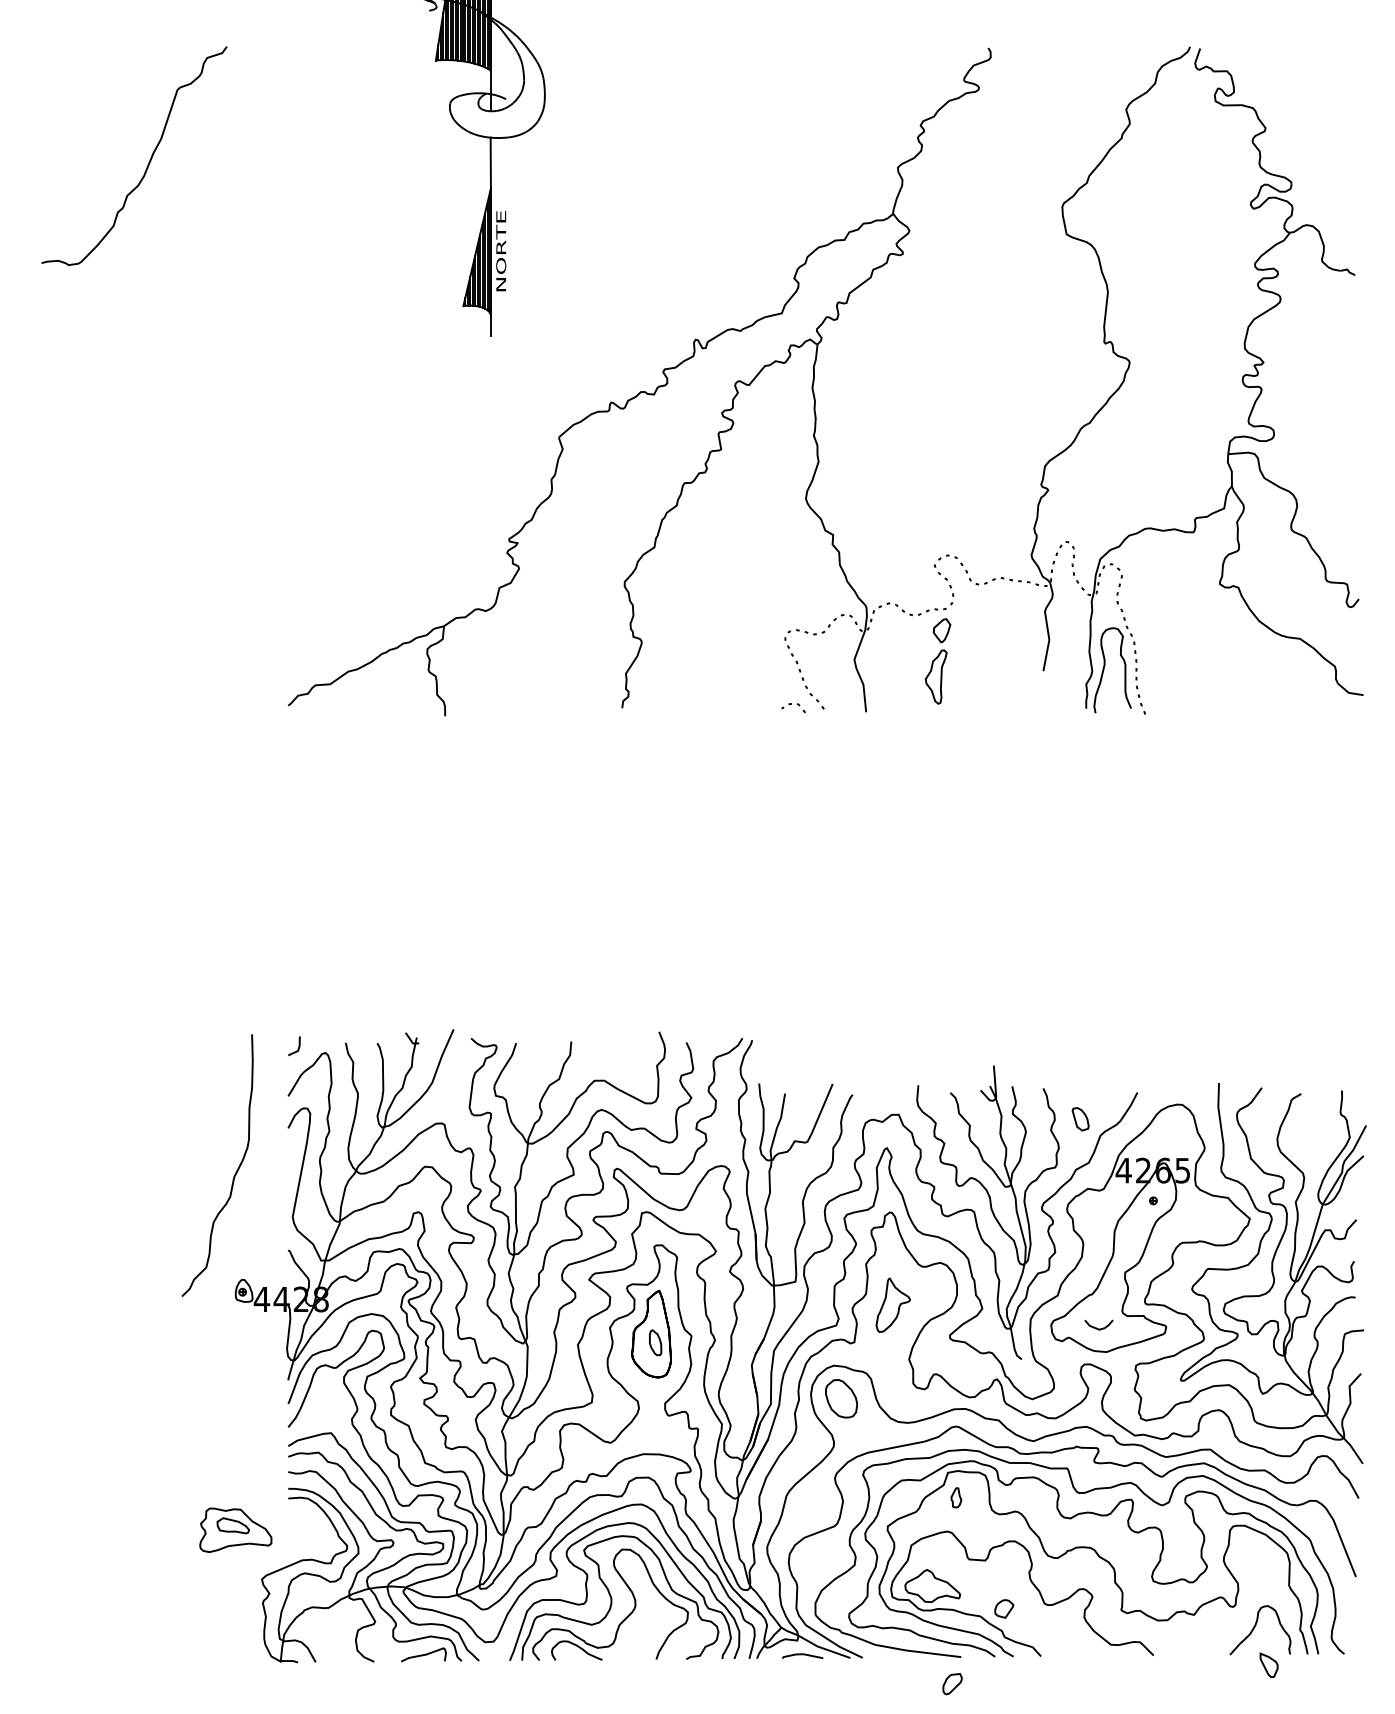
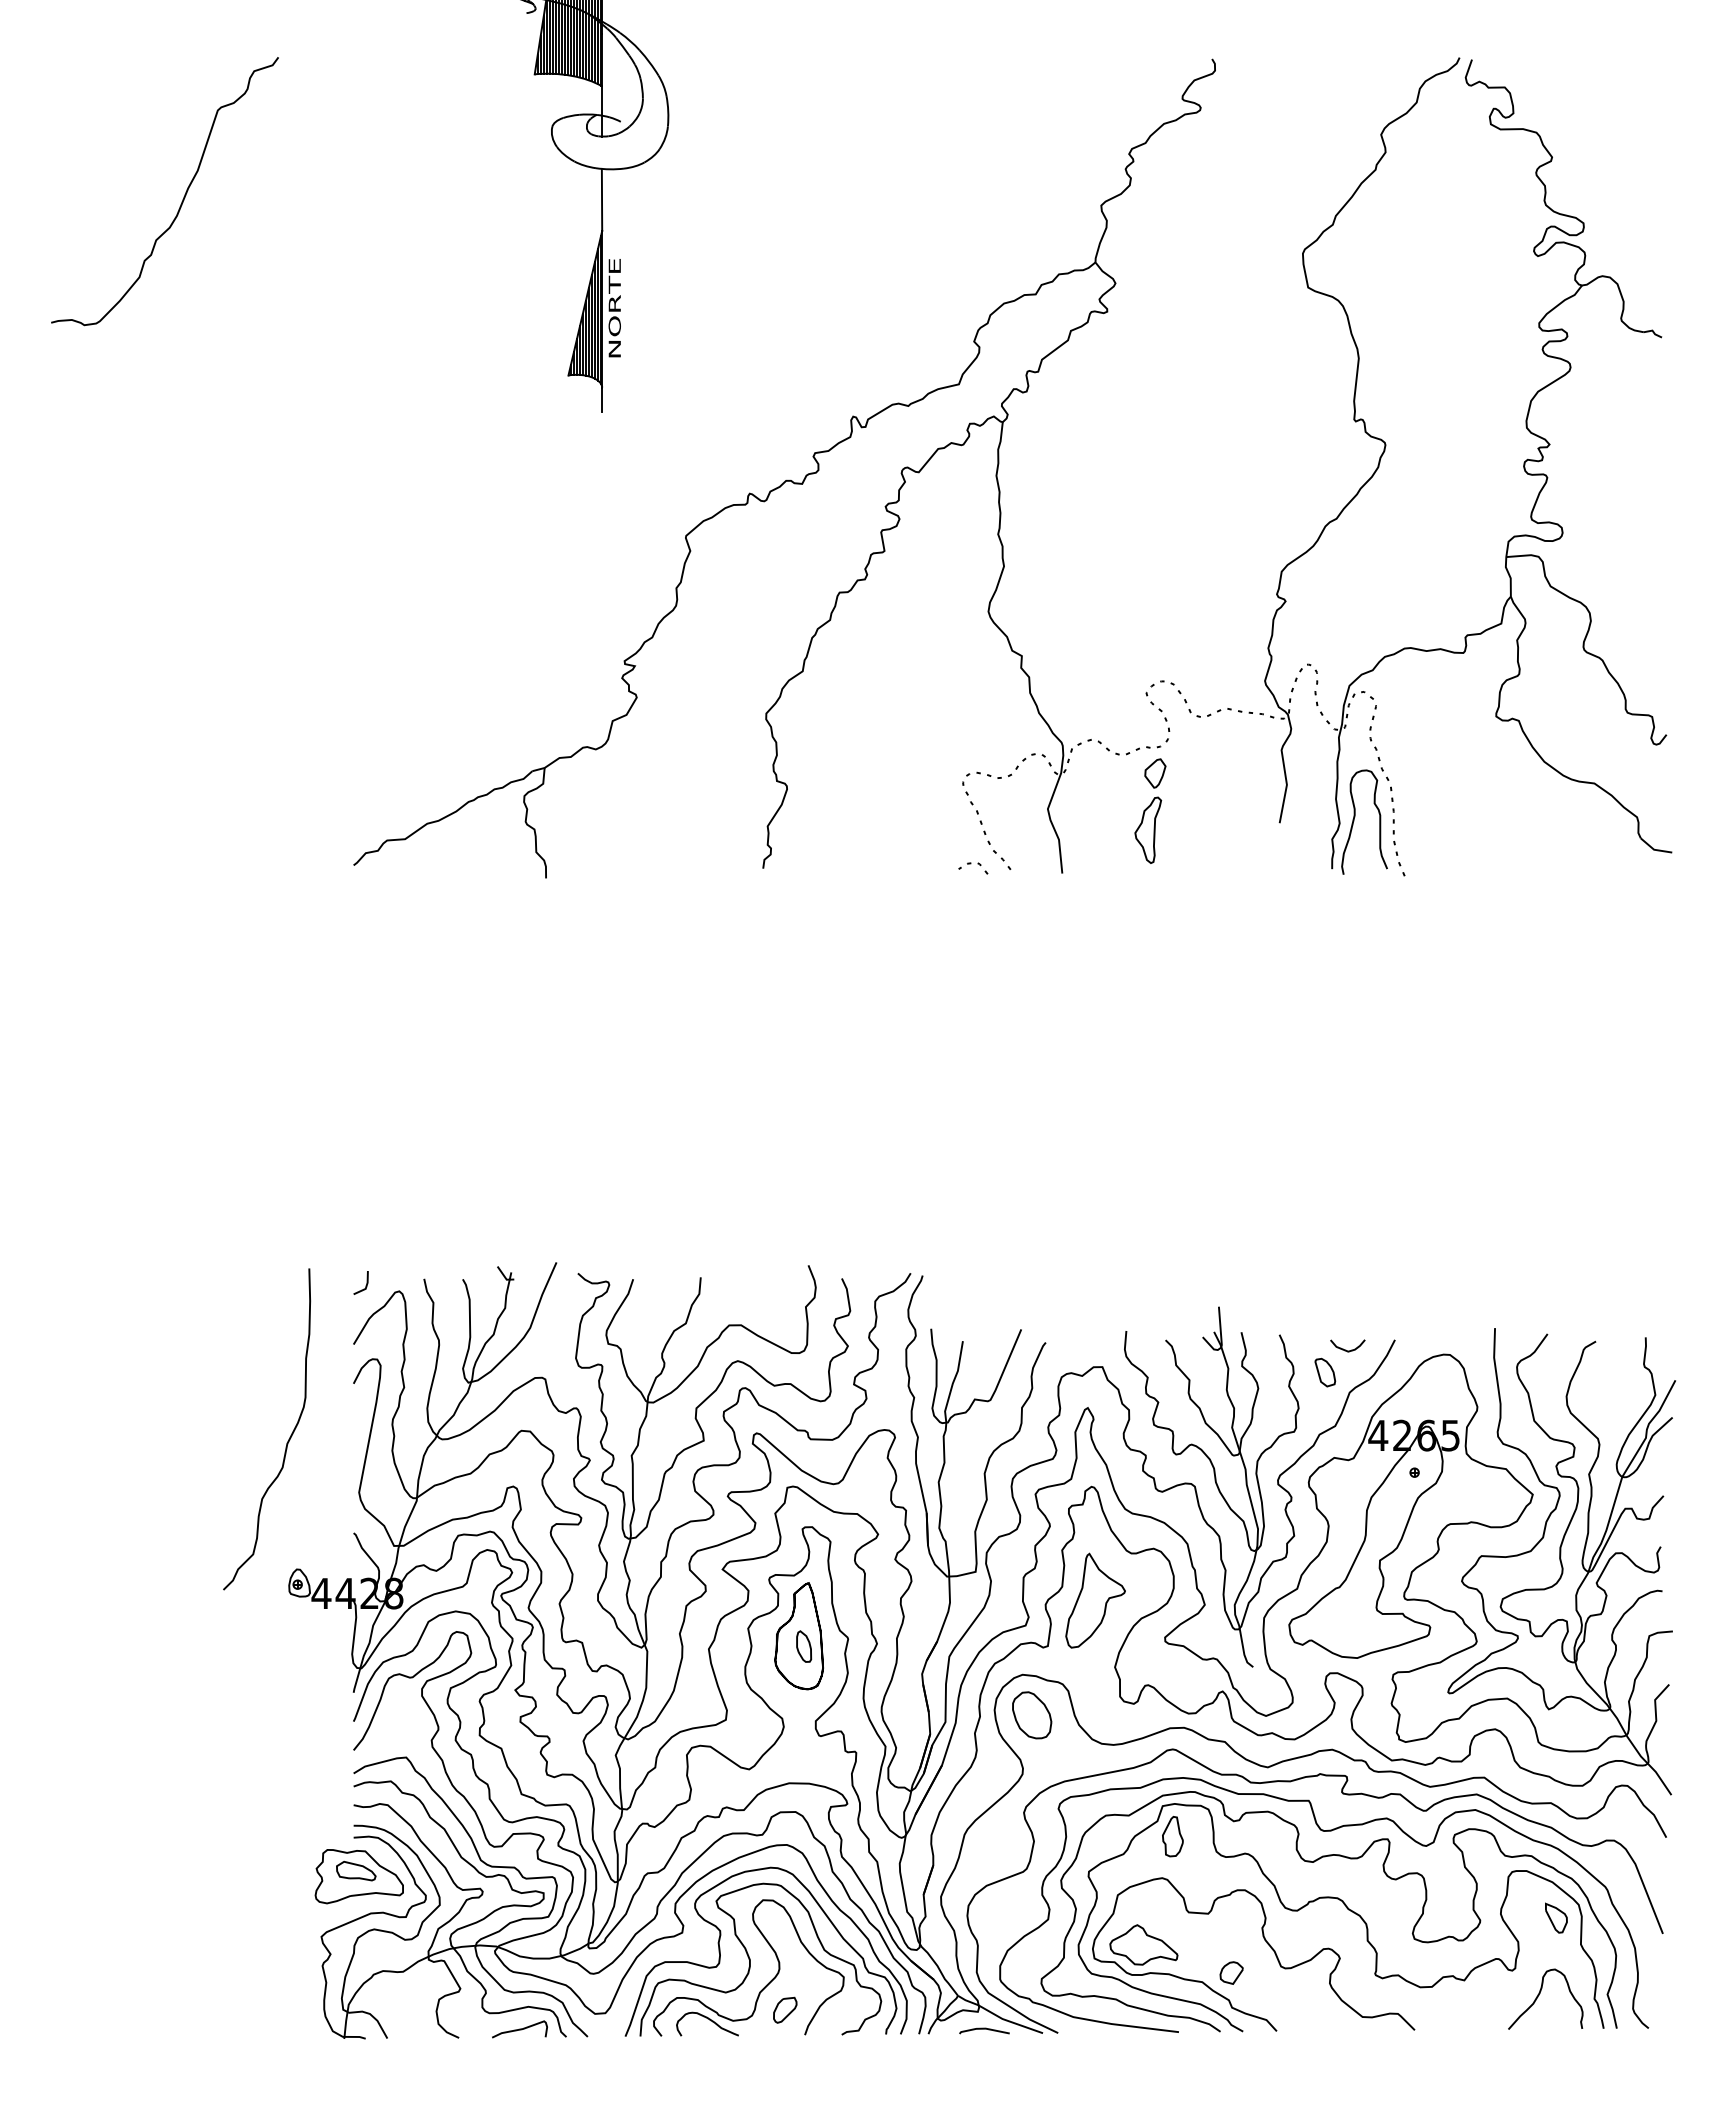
part: (893, 1305) -> (1095, 1600), size x1.43
curve: (1097, 1327) -> (1345, 1349), moved
part: (956, 1497) -> (1172, 1836), size x1.67
part: (235, 1530) -> (358, 1876), moved
part: (1269, 1664) -> (1556, 1917), moved
part: (952, 1683) -> (785, 2009), moved

